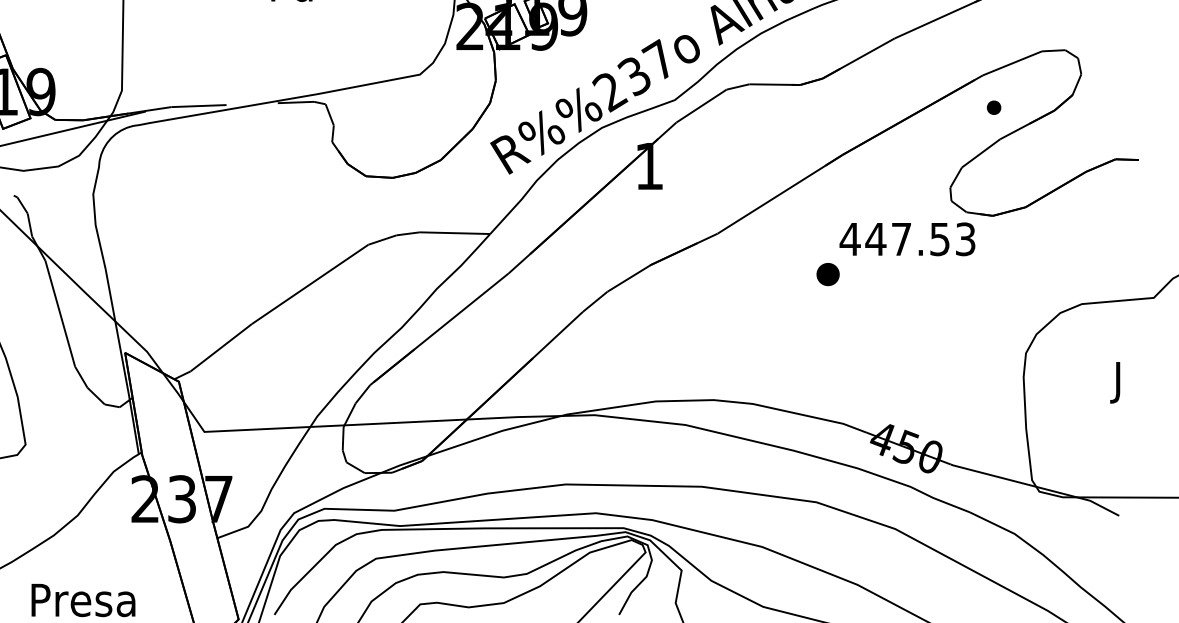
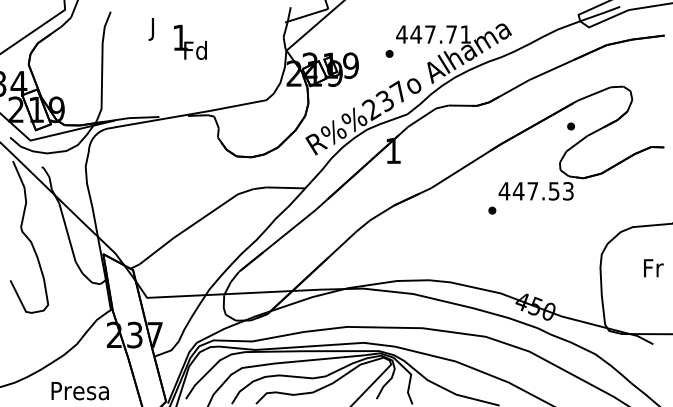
part: (993, 107) -> (570, 126), moved
part: (828, 274) -> (492, 210), size x0.62
text: (1119, 382) -> (653, 270), J -> Fr

